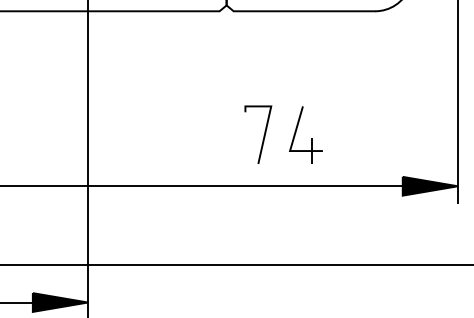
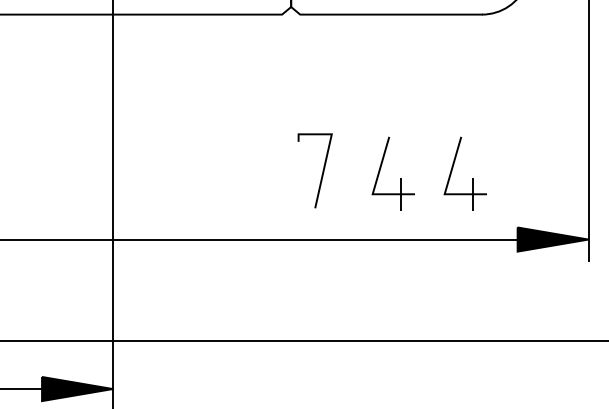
curve: (263, 135) -> (321, 171), moved
part: (367, 138) -> (472, 178), added

